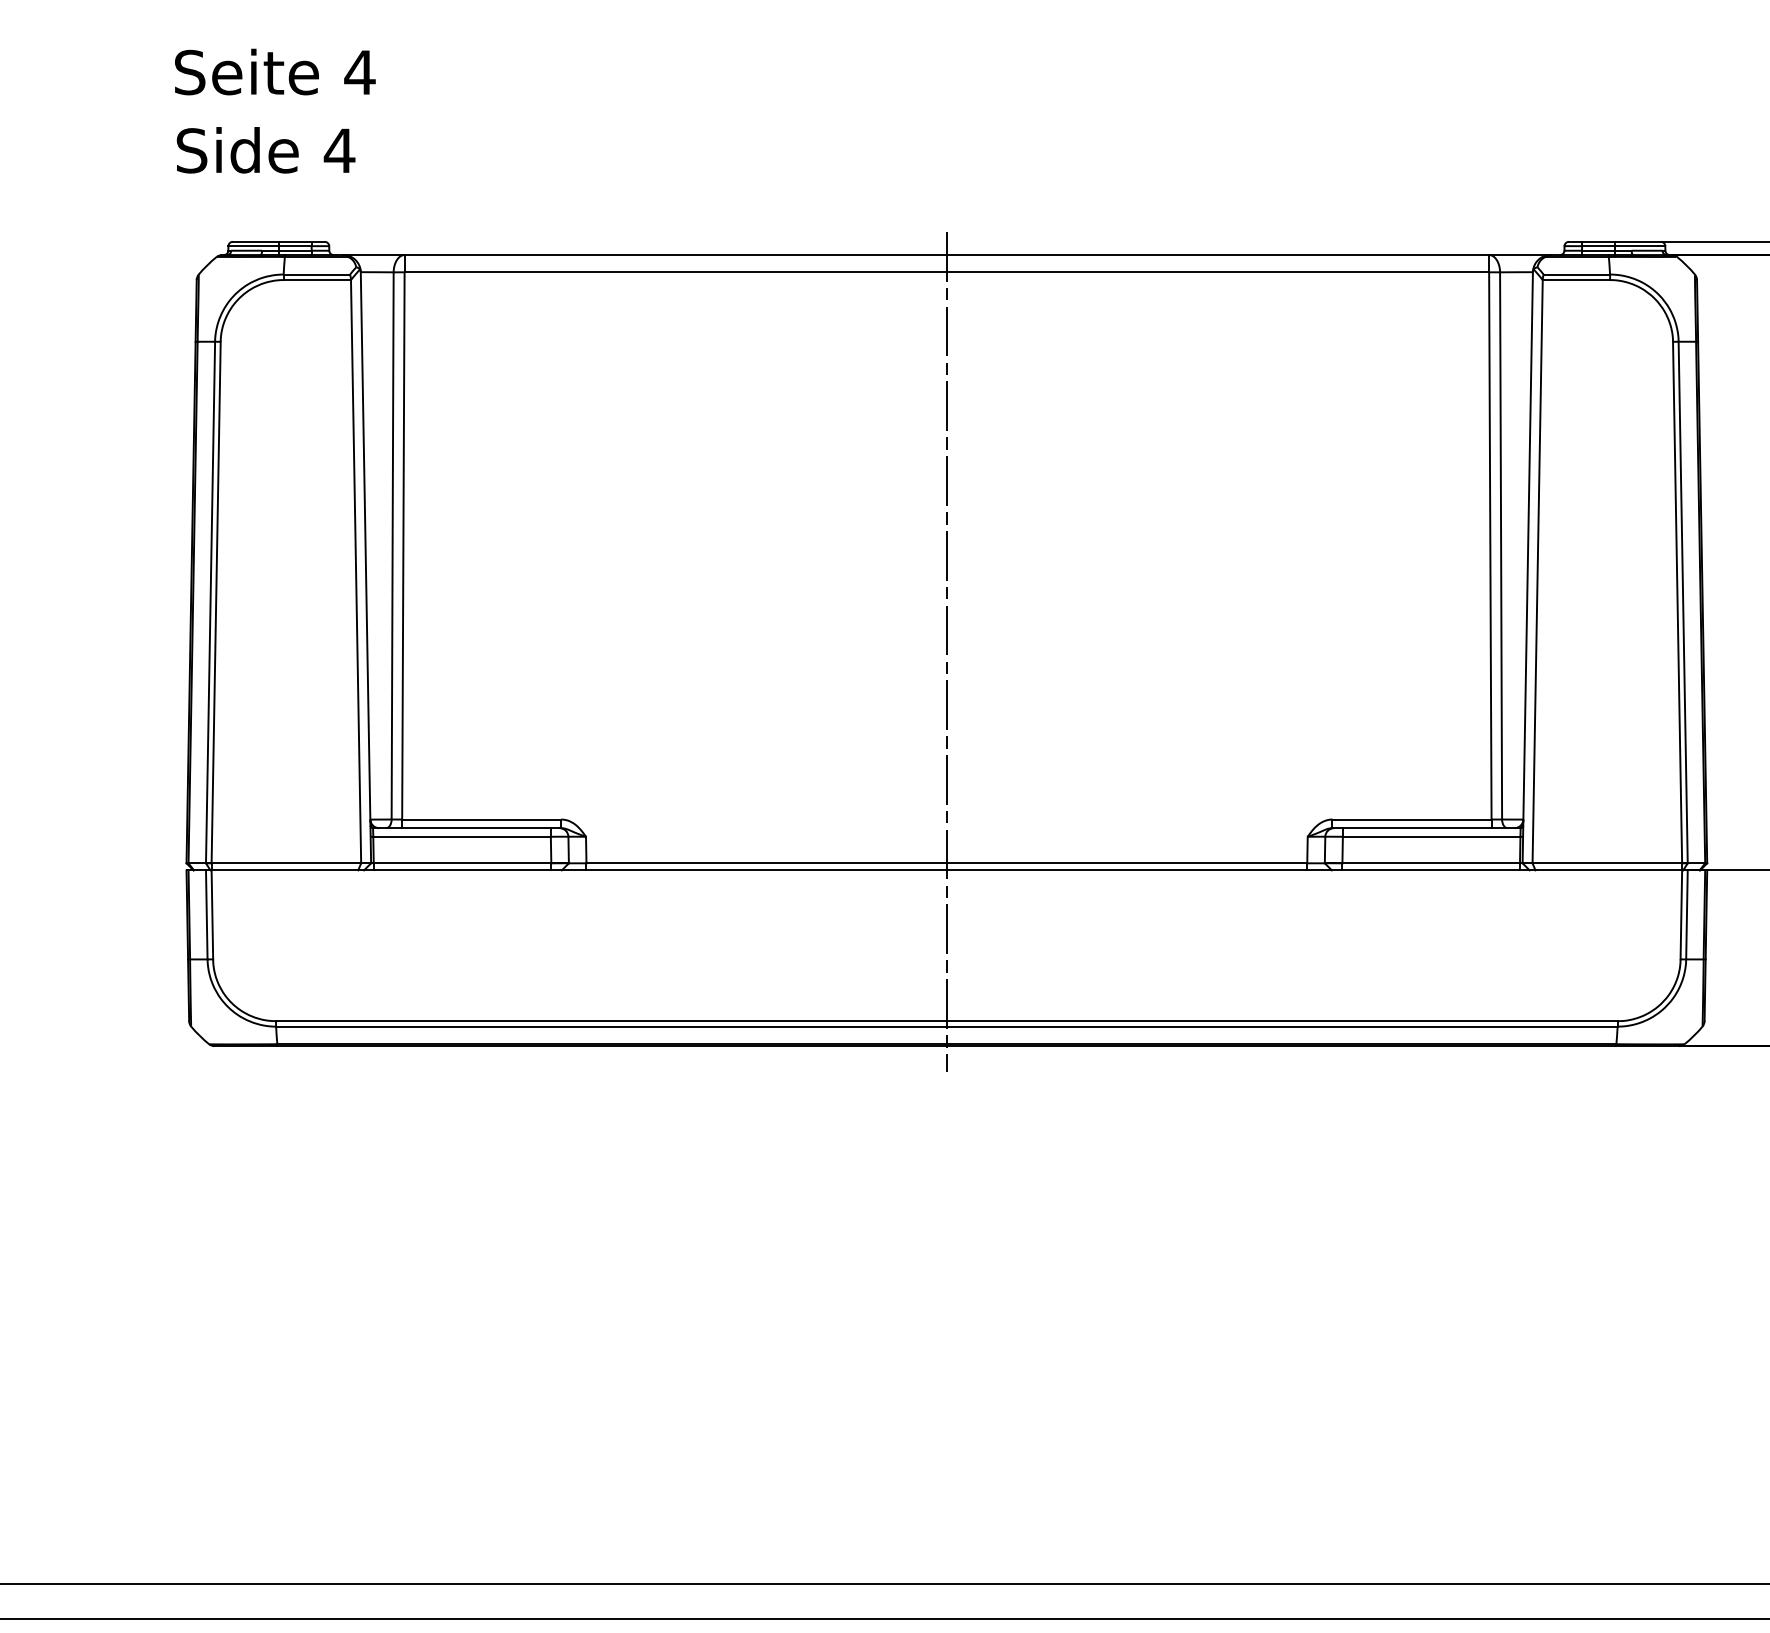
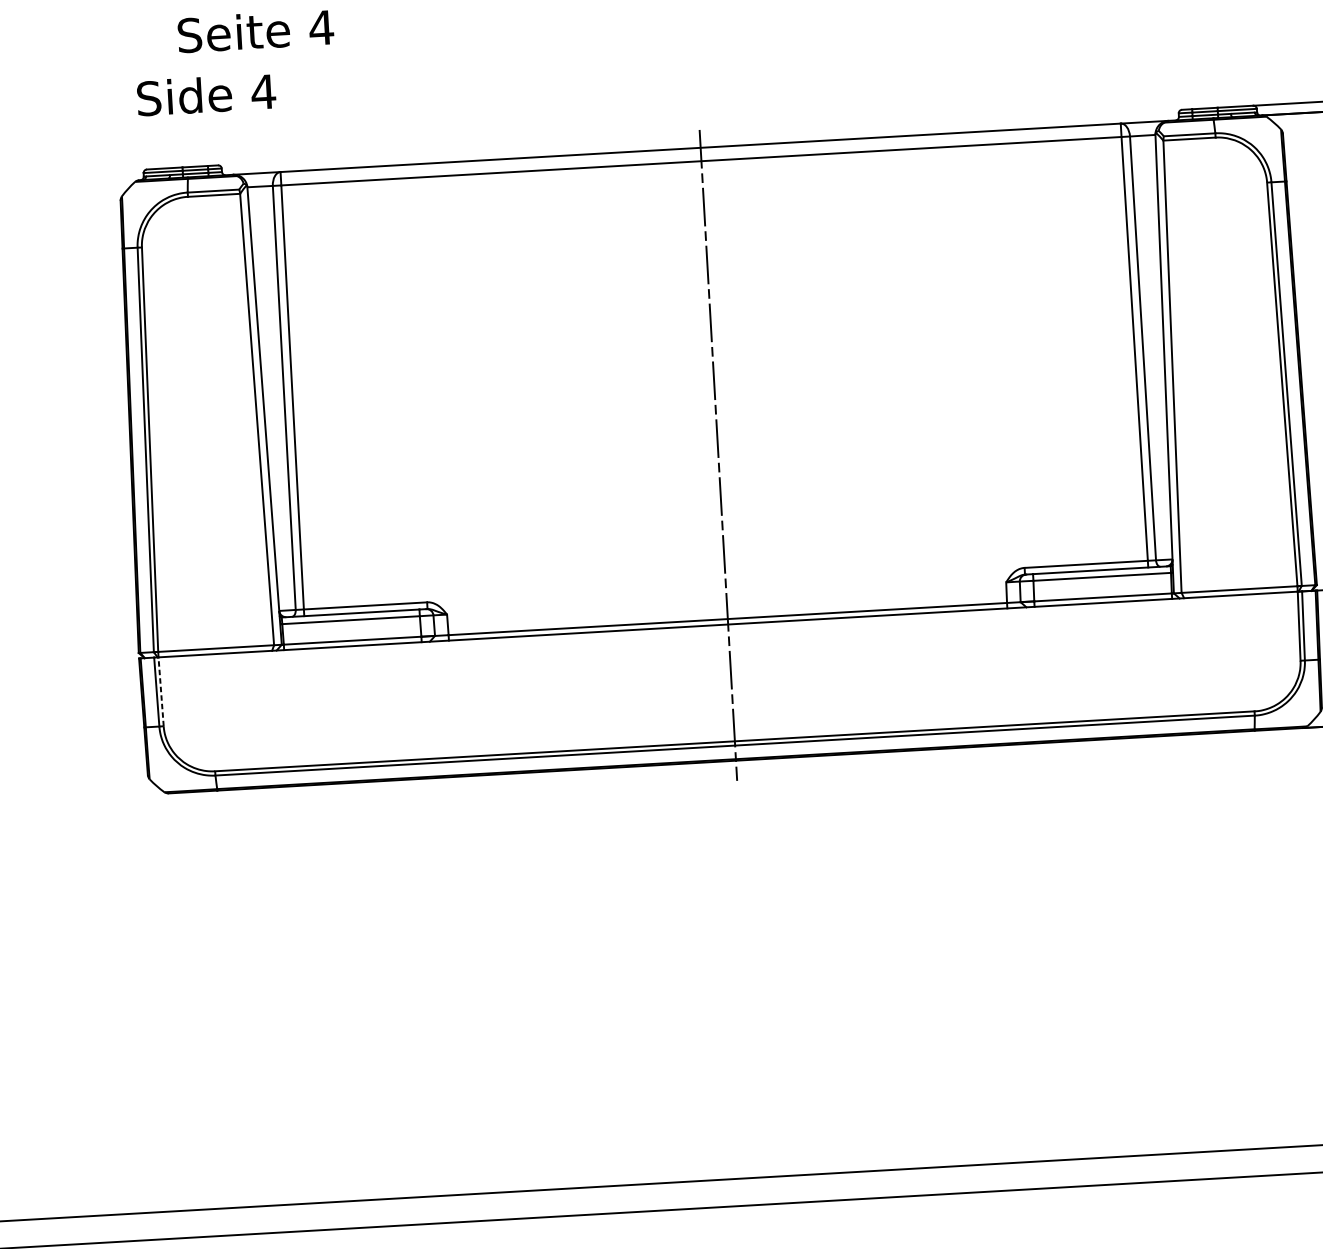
text: (275, 71) -> (256, 30), moved
text: (265, 150) -> (206, 95), moved
line: (212, 914) -> (161, 691), solid -> dashed

